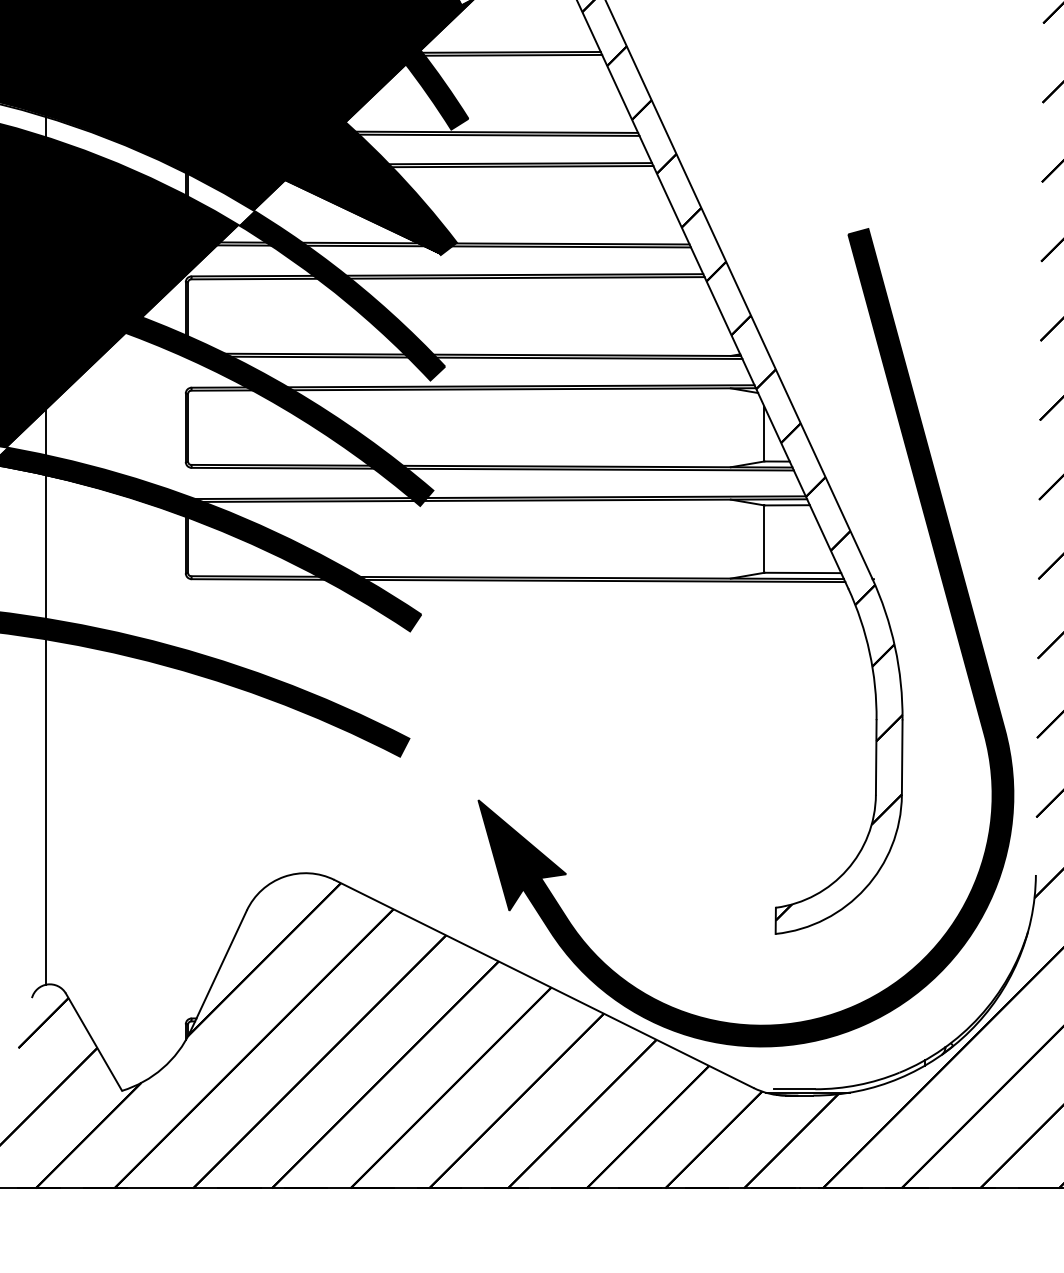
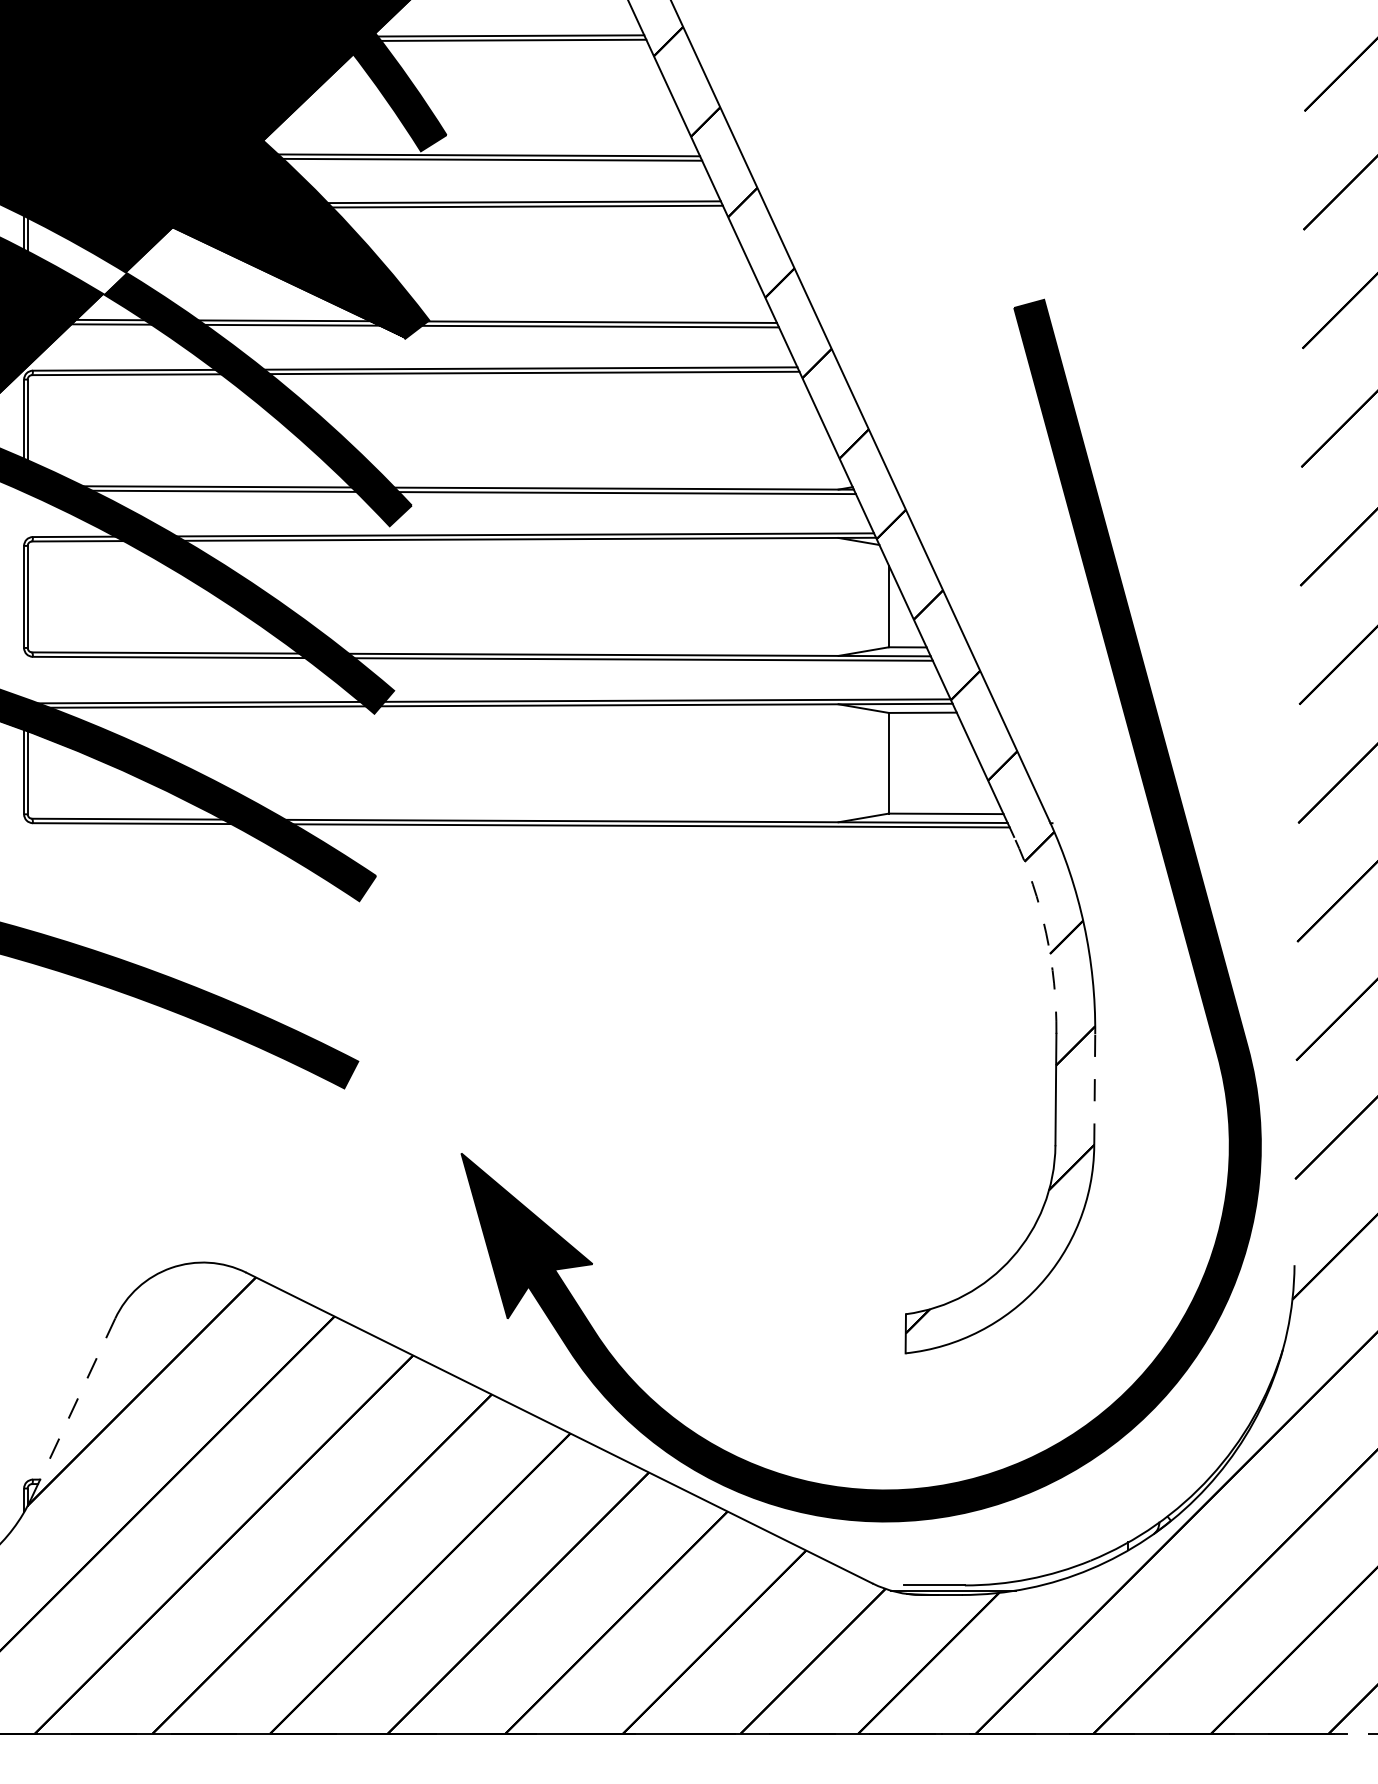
arc: (869, 652) -> (1045, 932), solid -> dashed
line: (902, 757) -> (1095, 1089), solid -> dashed
line: (218, 971) -> (72, 1409), solid -> dashed

